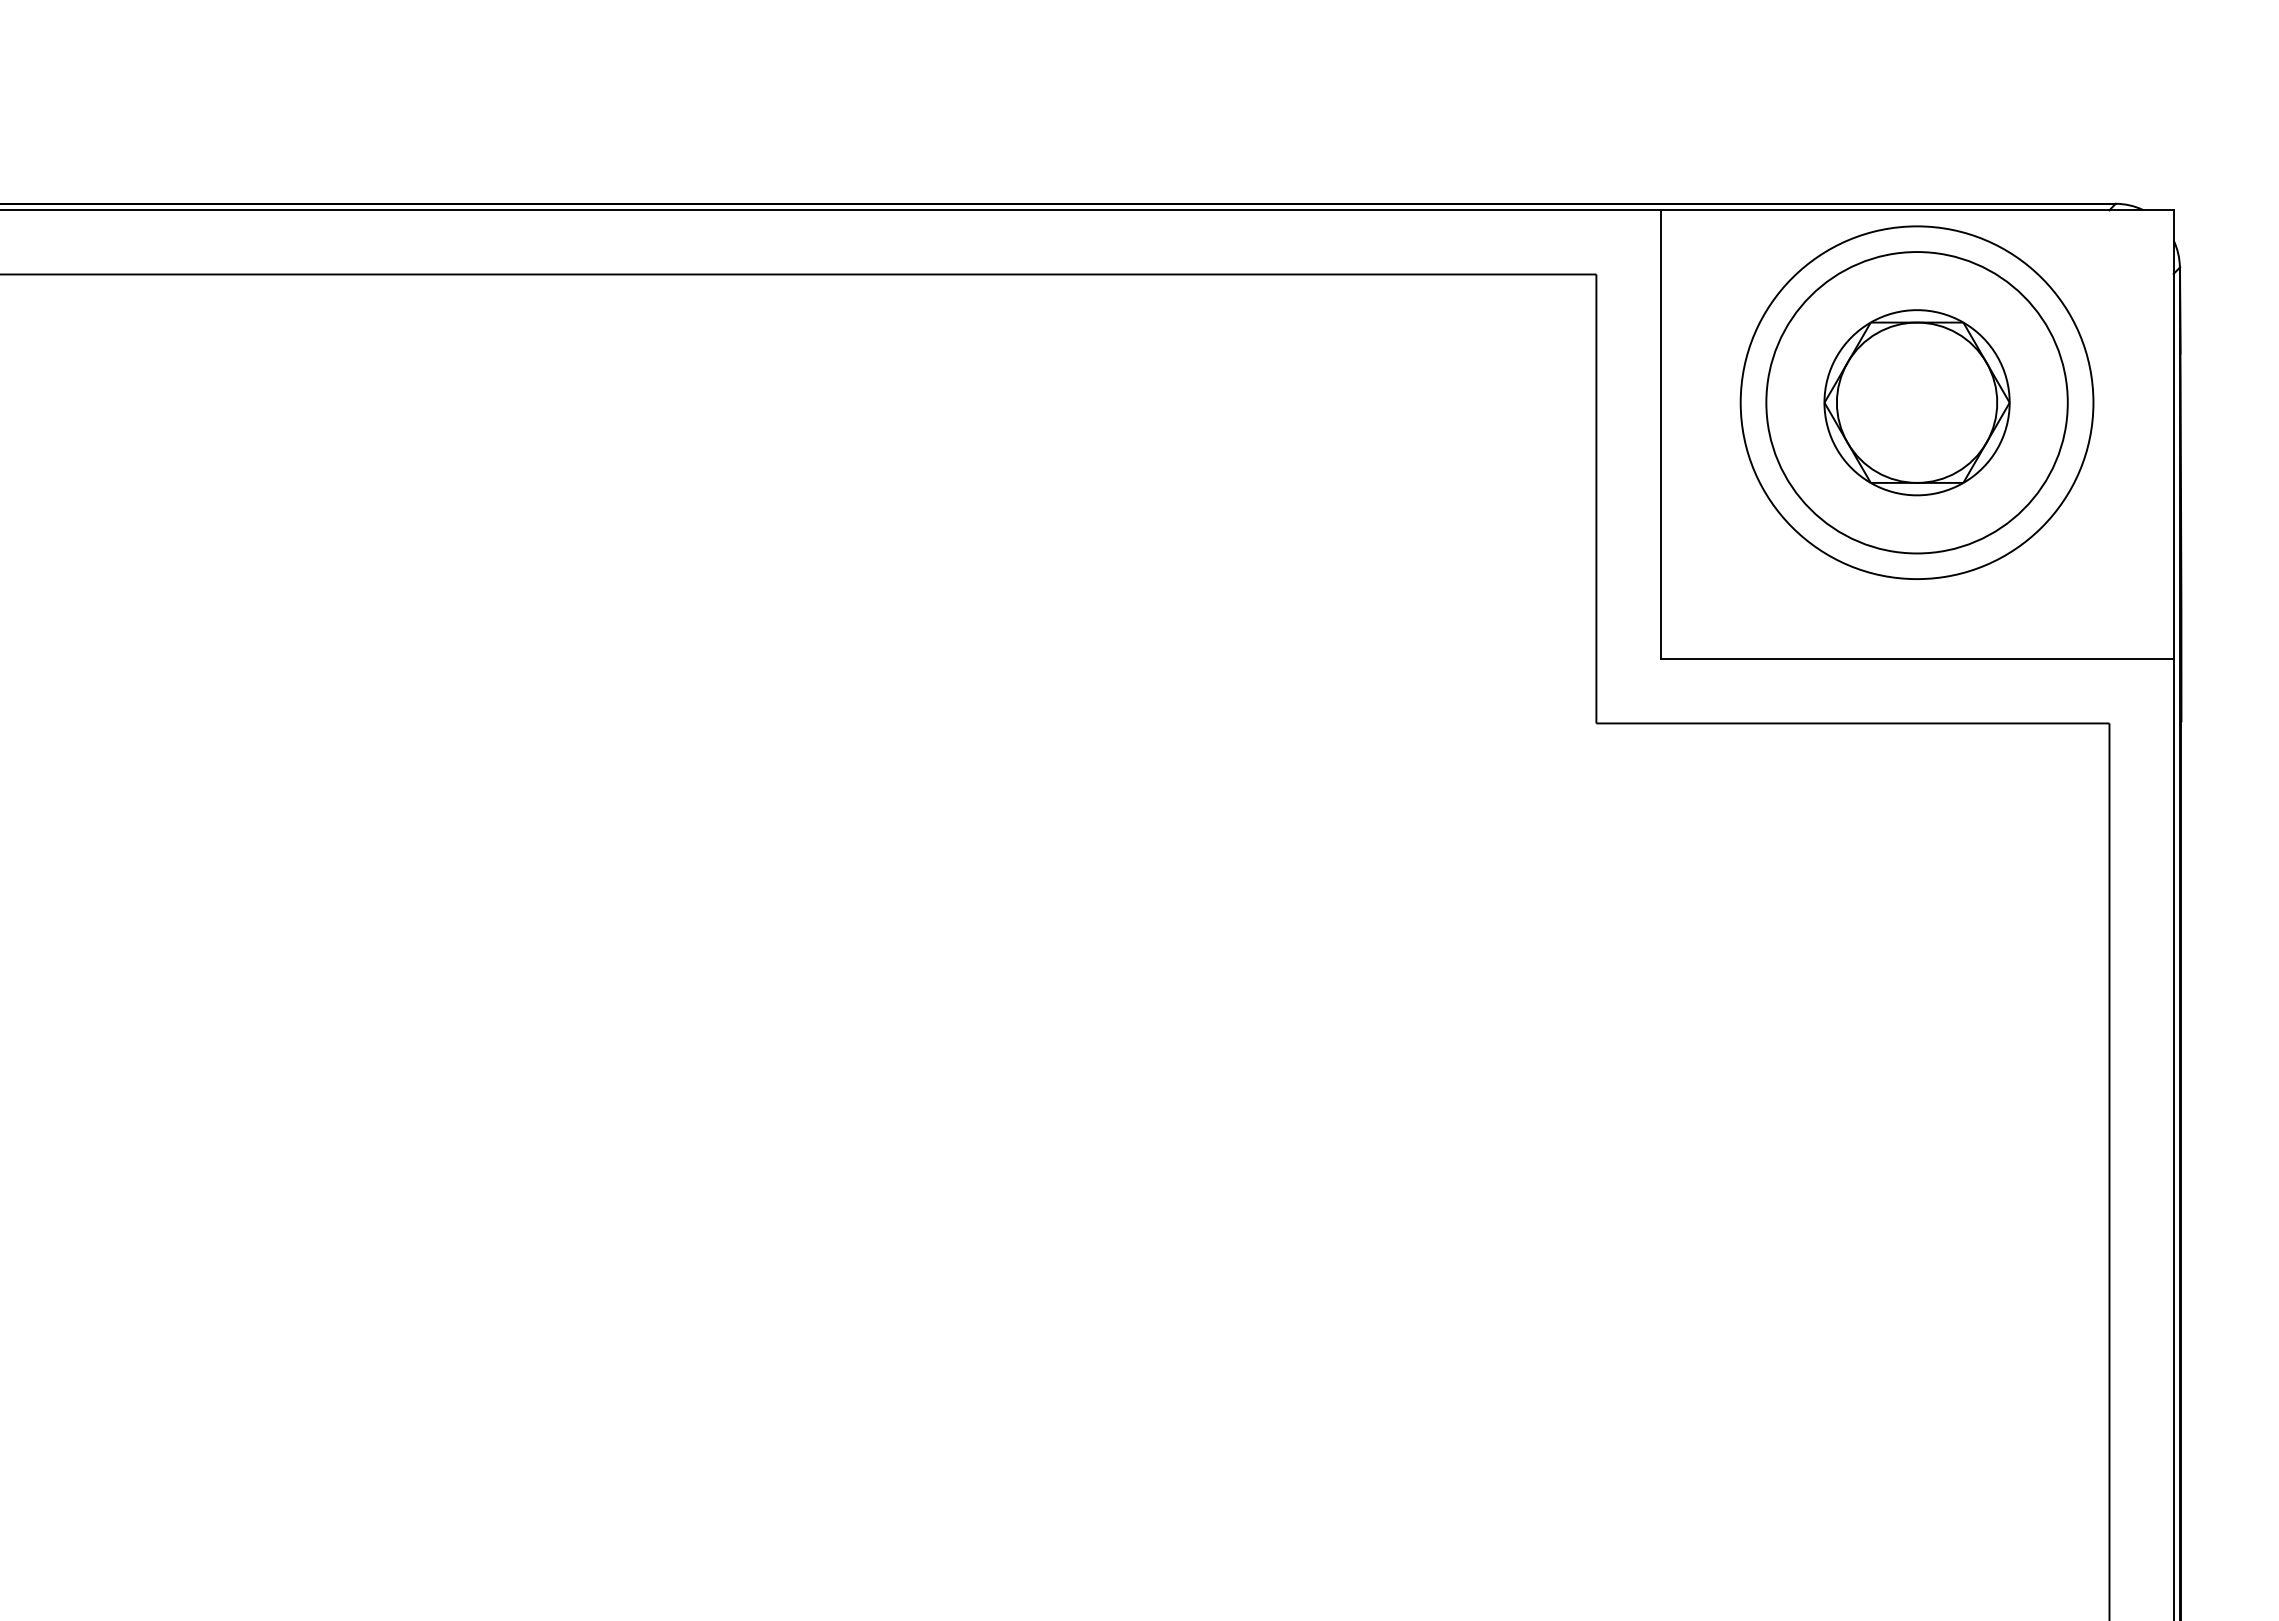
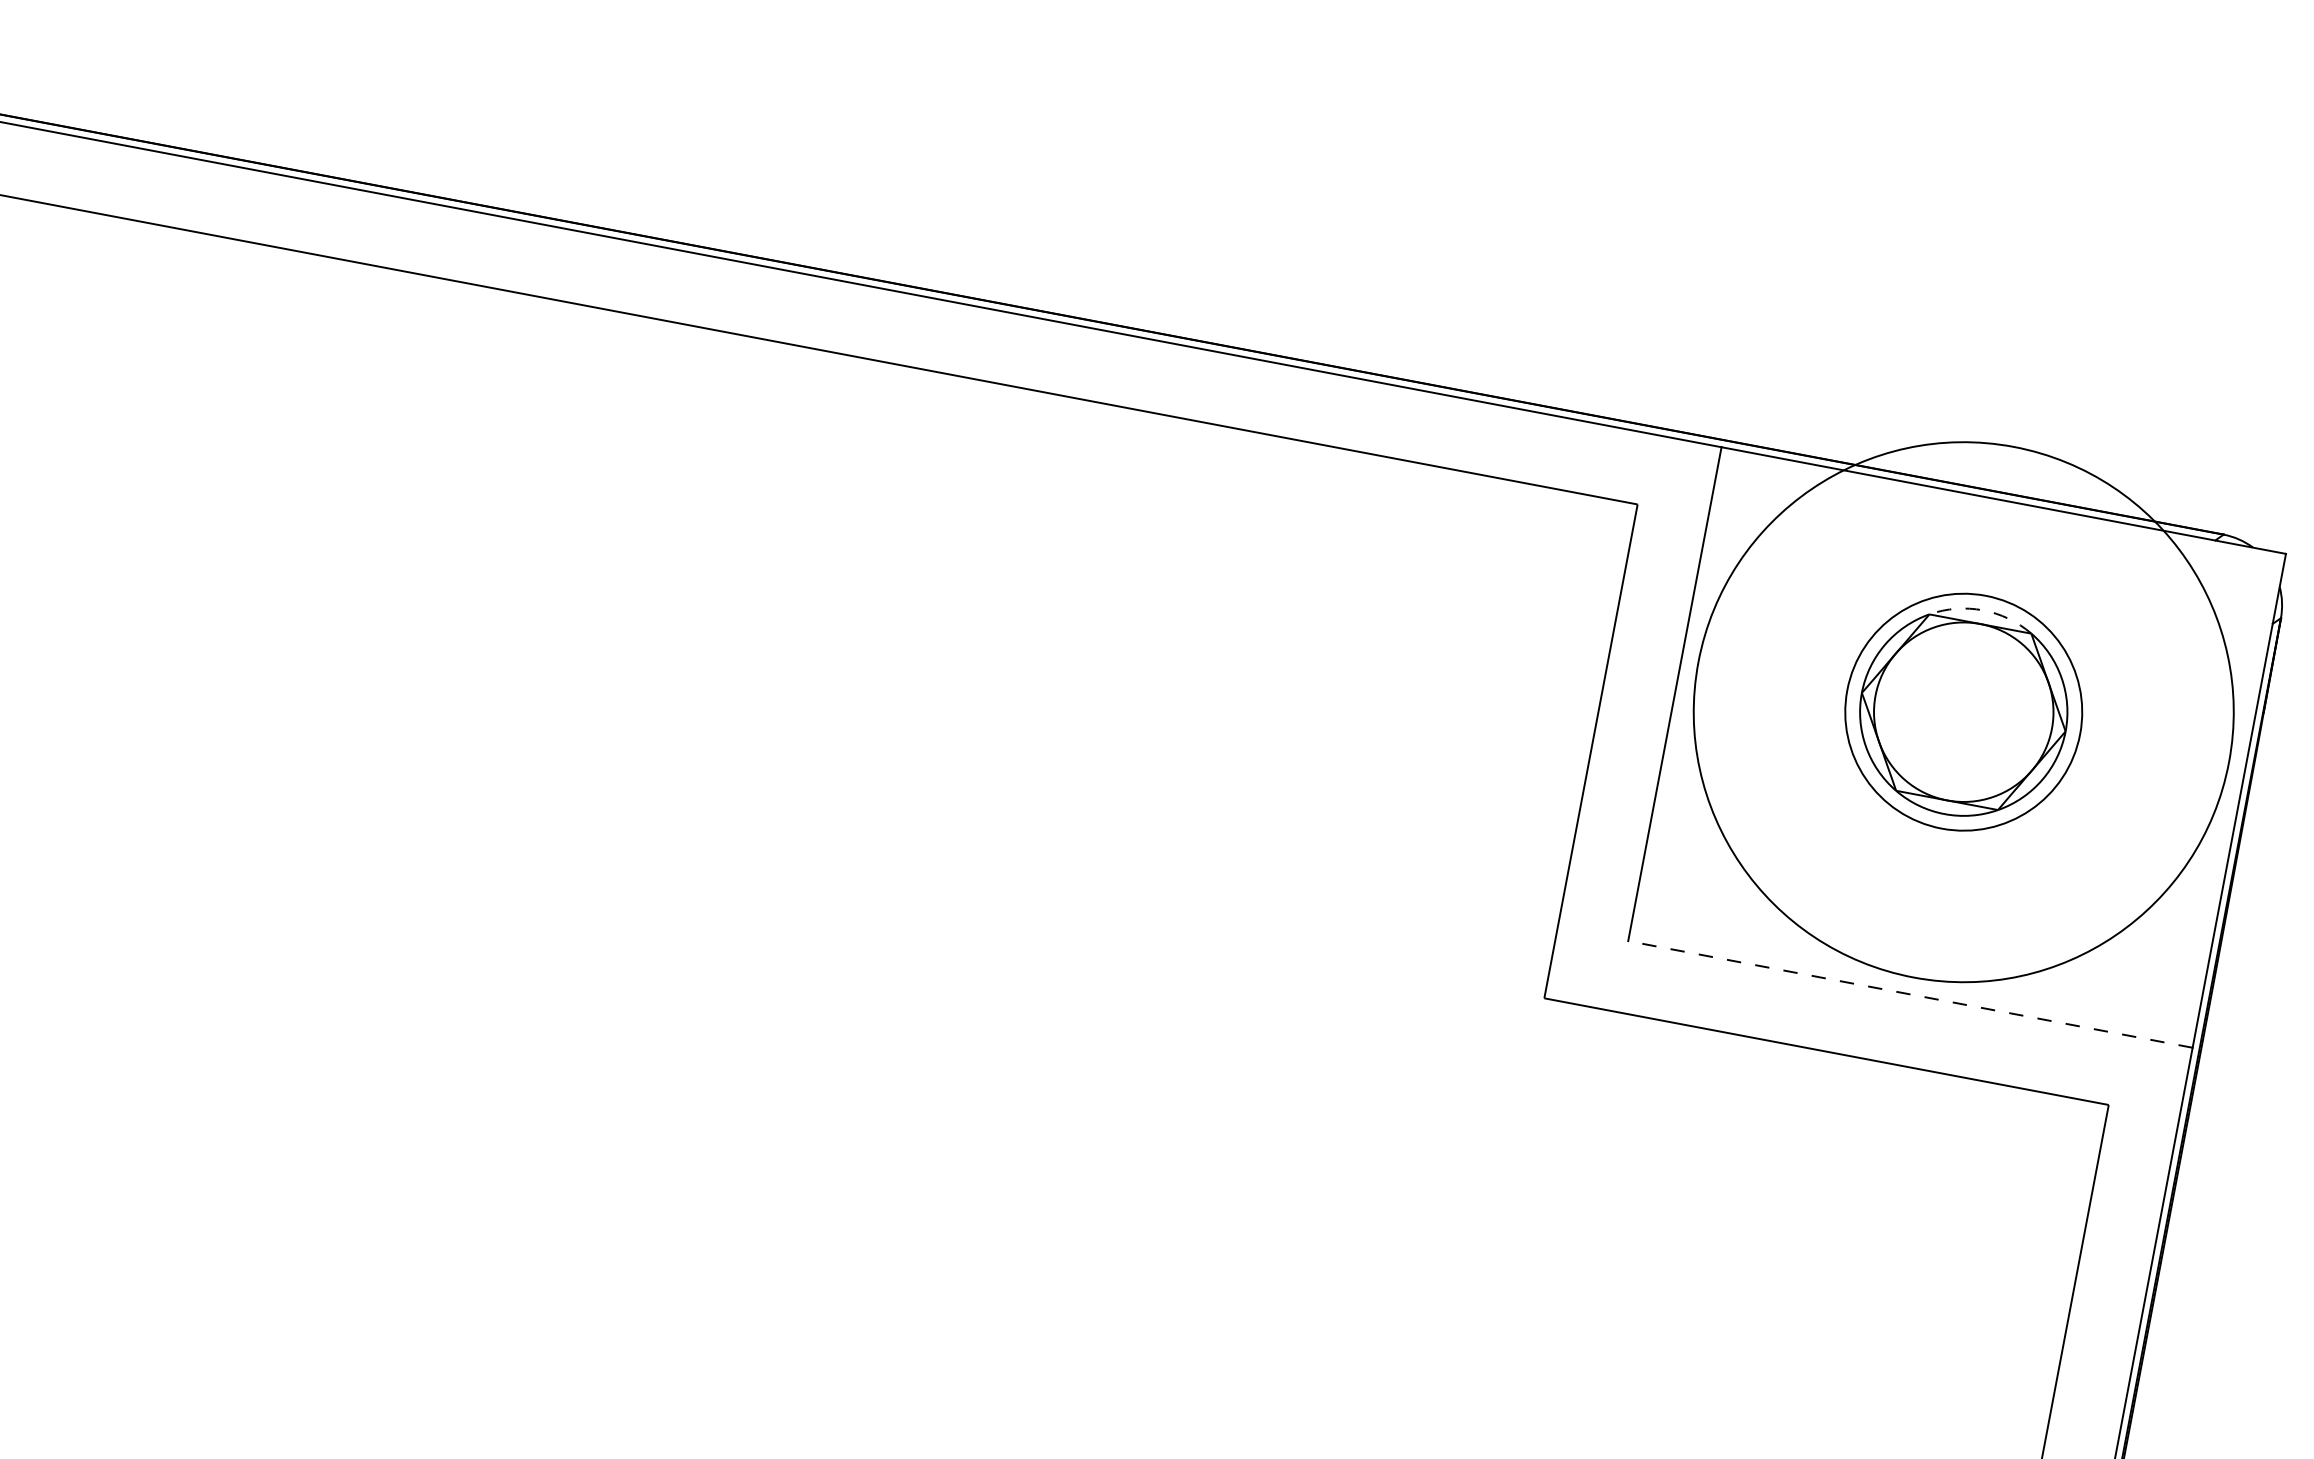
arc: (1917, 310) -> (1983, 610), solid -> dashed
circle: (1916, 402) -> (1963, 711), size x0.6
circle: (1916, 402) -> (1963, 711), size x1.6
line: (1917, 659) -> (1910, 994), solid -> dashed

